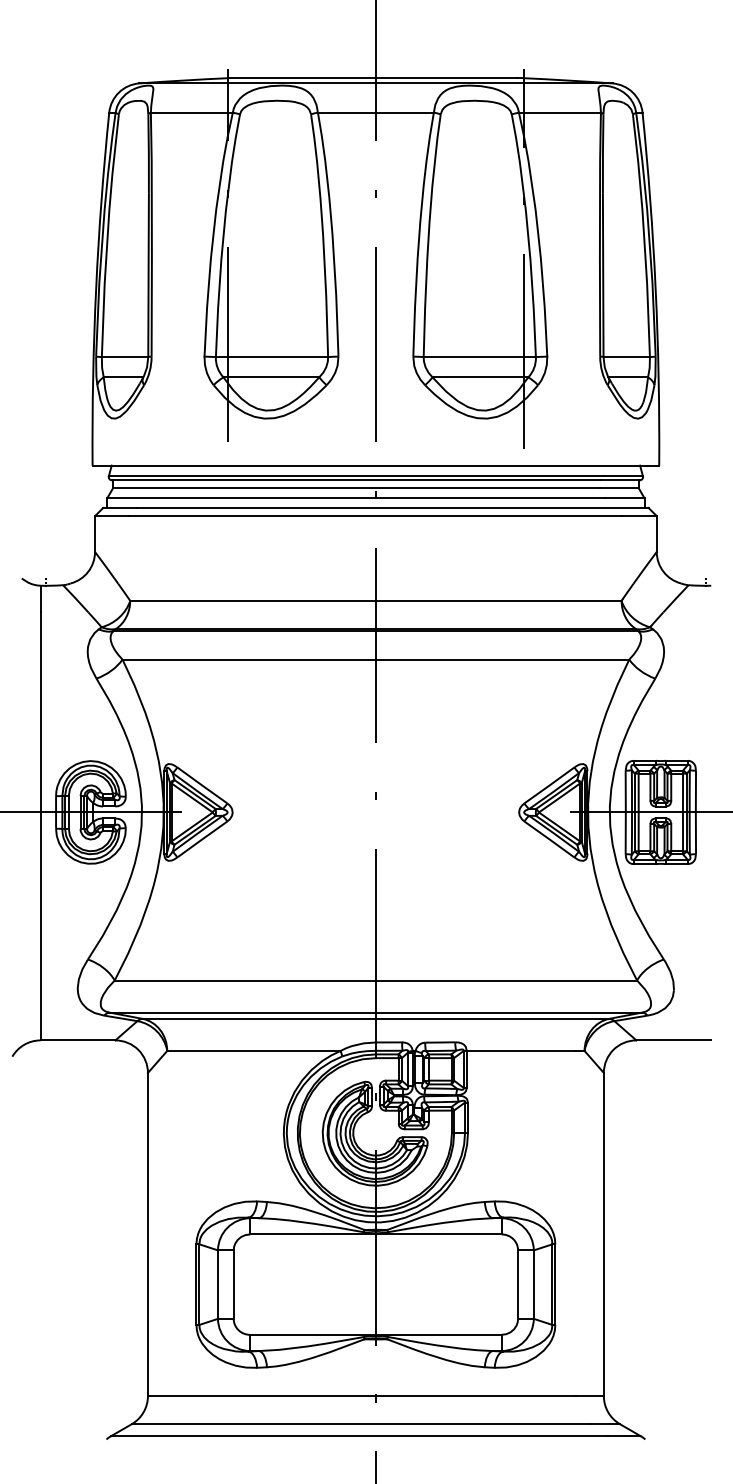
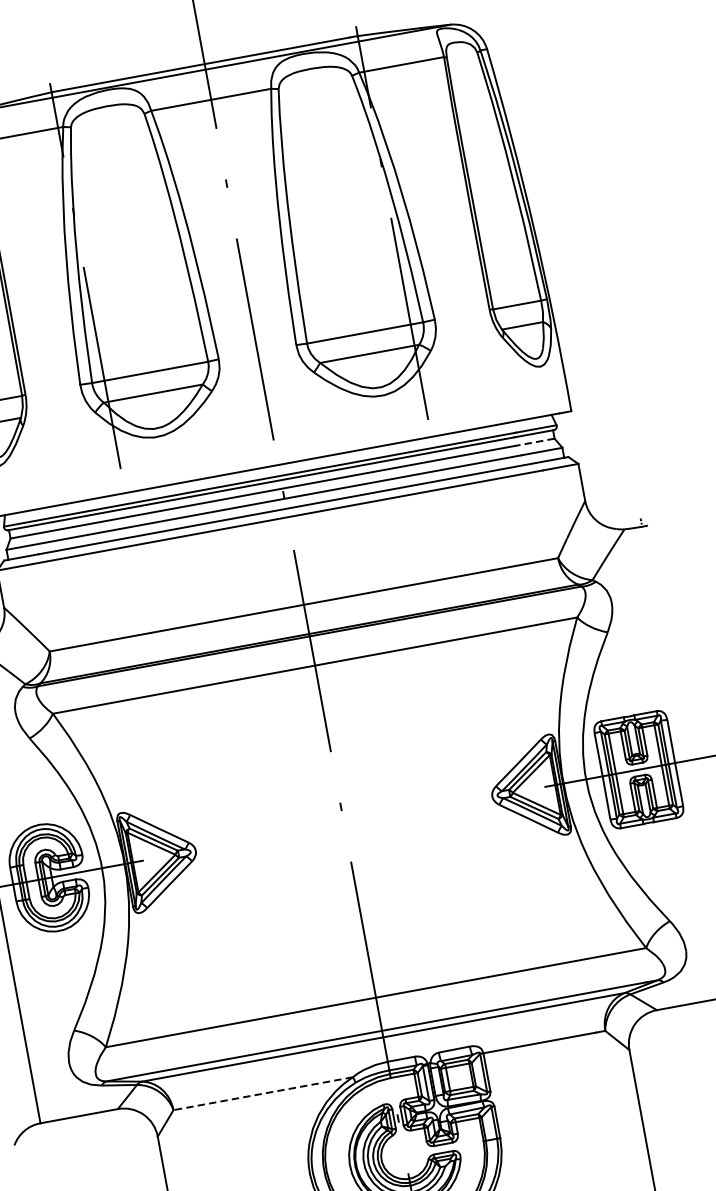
line: (619, 488) -> (534, 442), solid -> dashed
line: (253, 1050) -> (262, 1093), solid -> dashed

